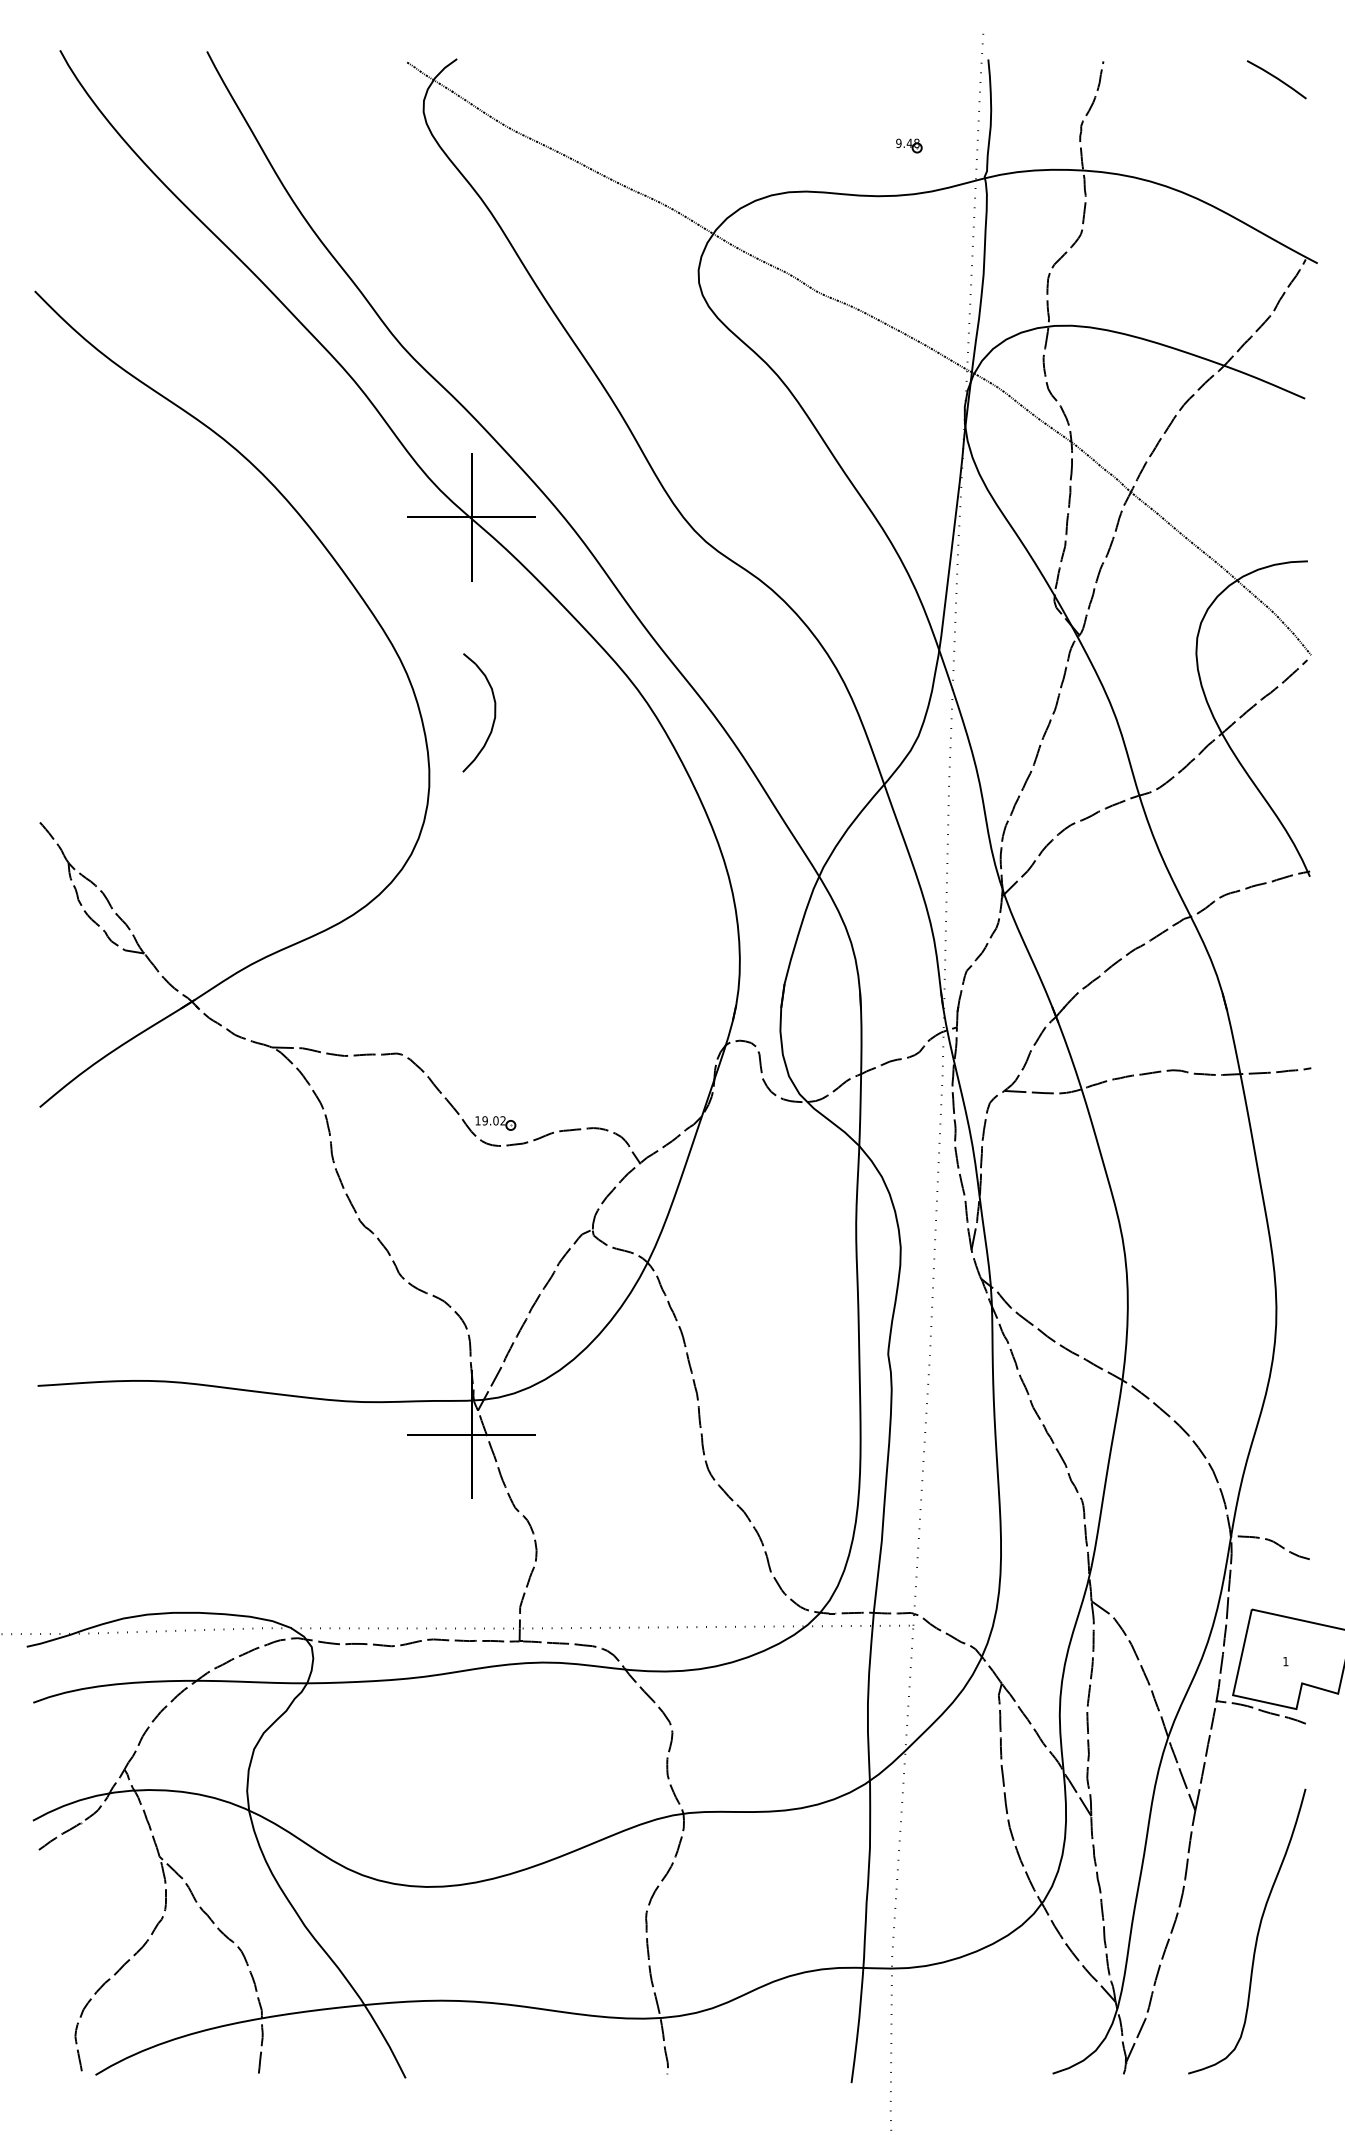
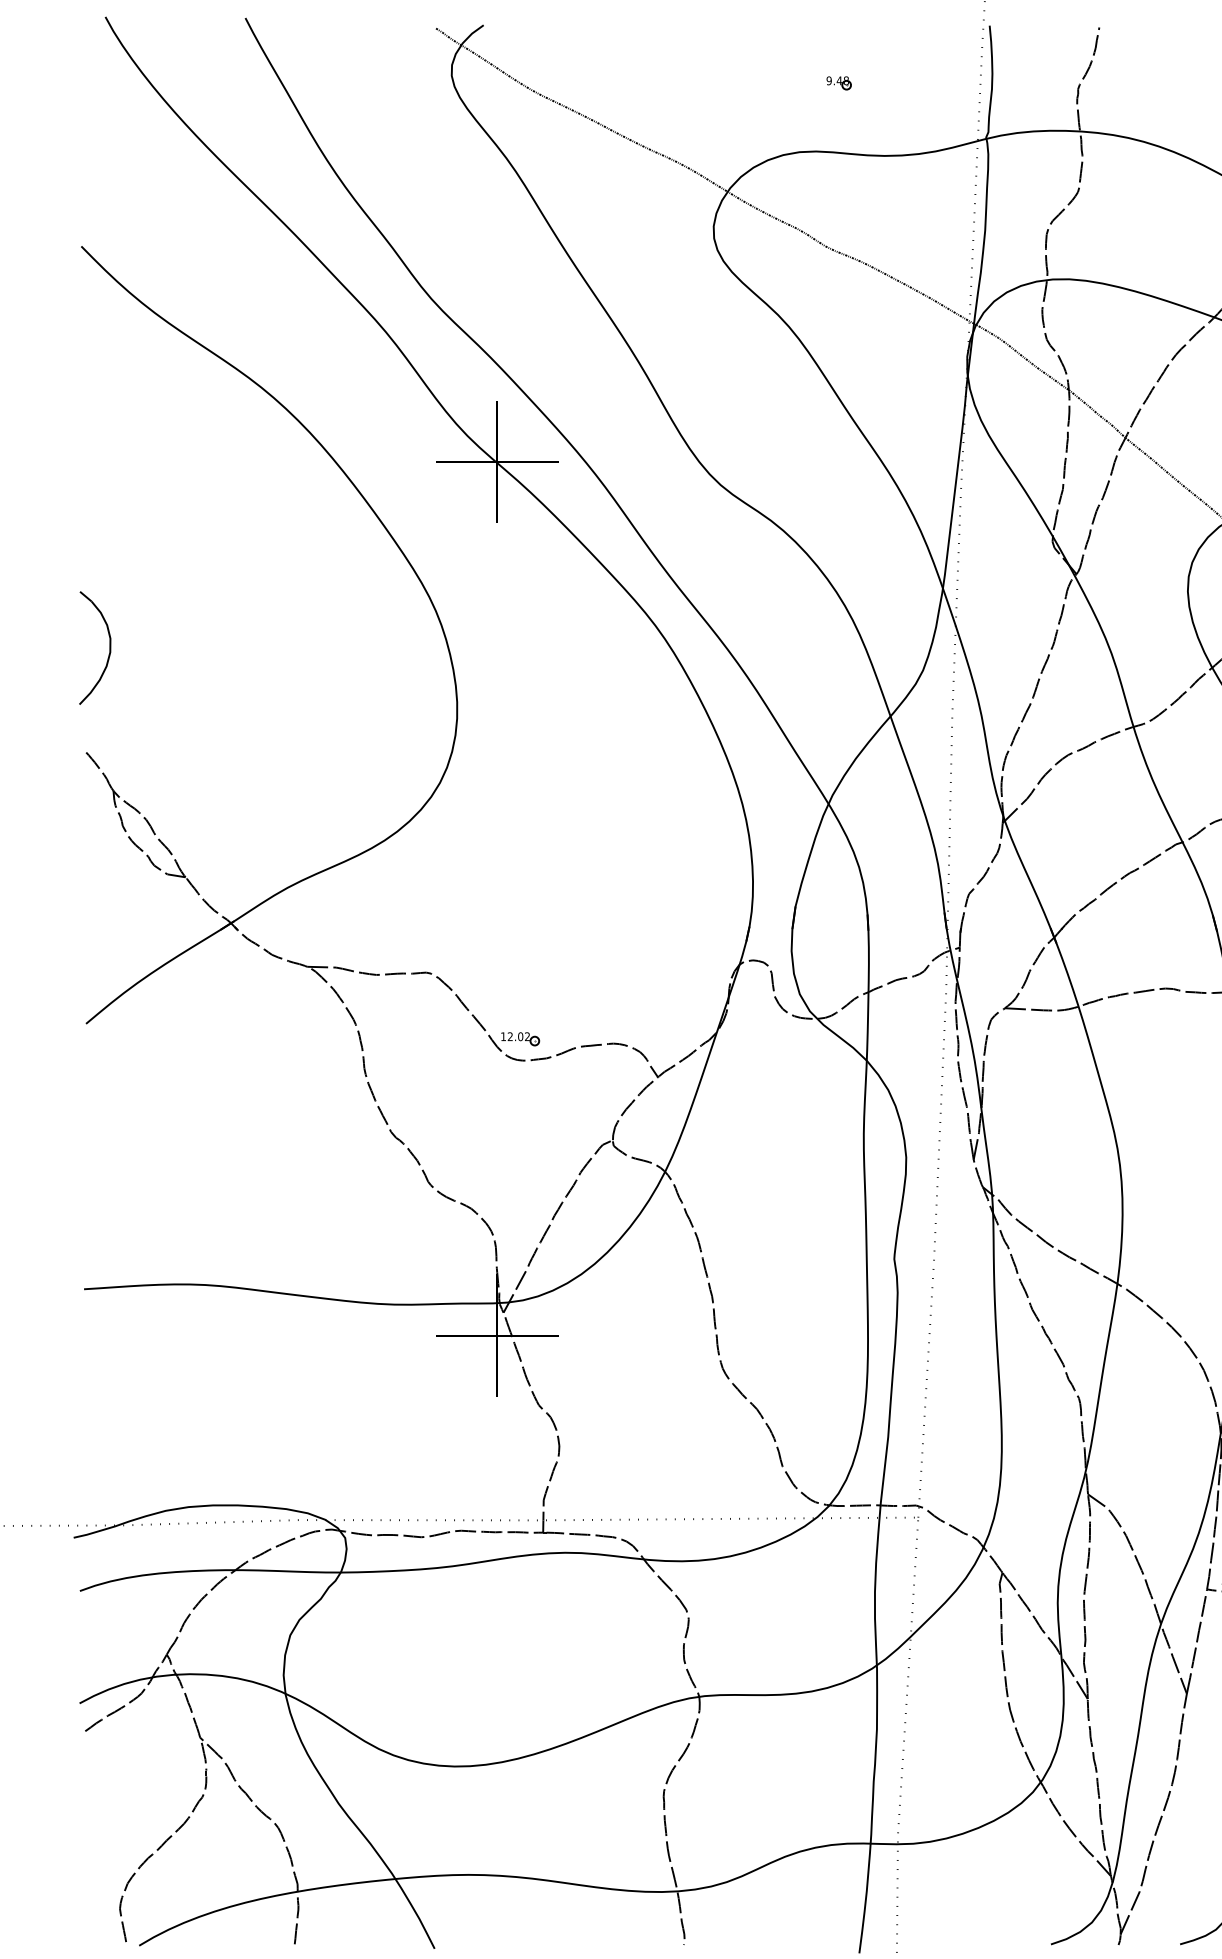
part: (909, 145) -> (839, 82), moved
part: (494, 712) -> (109, 647), moved
text: (484, 1120) -> (509, 1036), 19.02 -> 12.02

